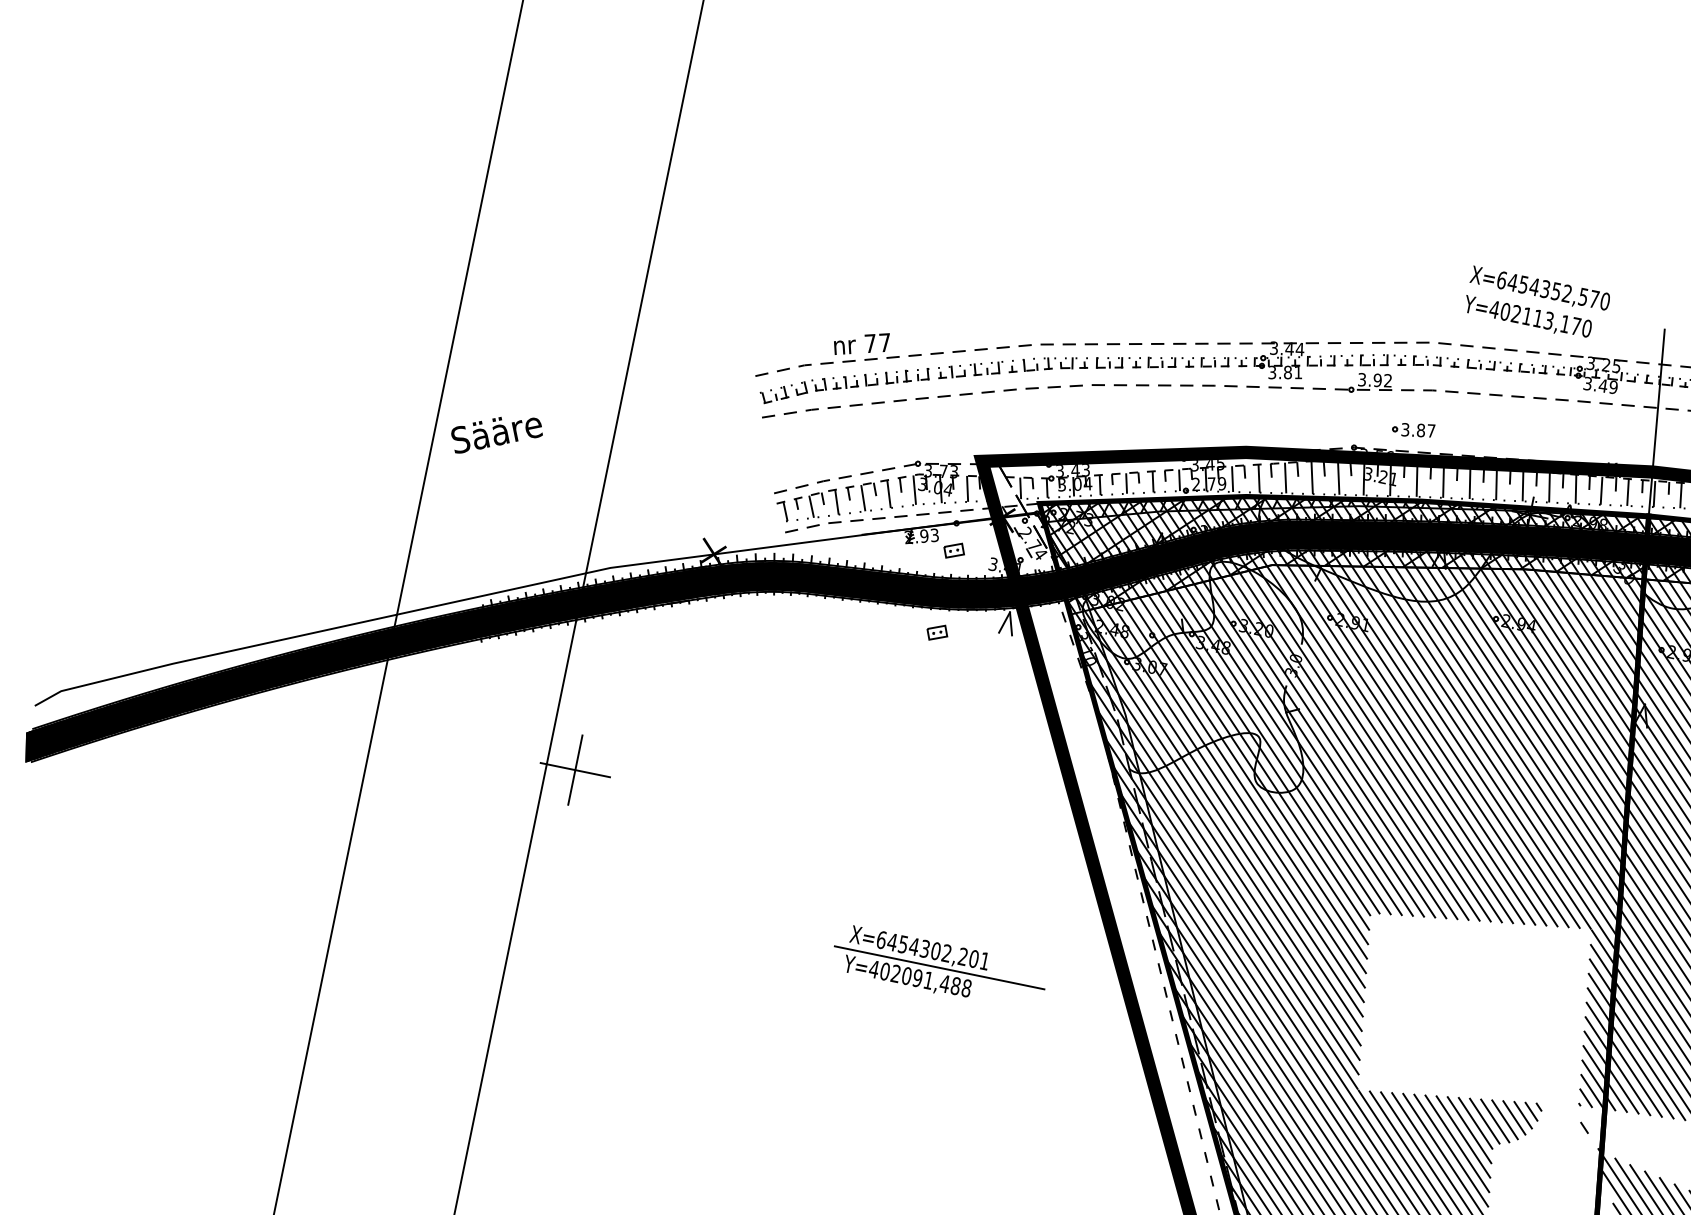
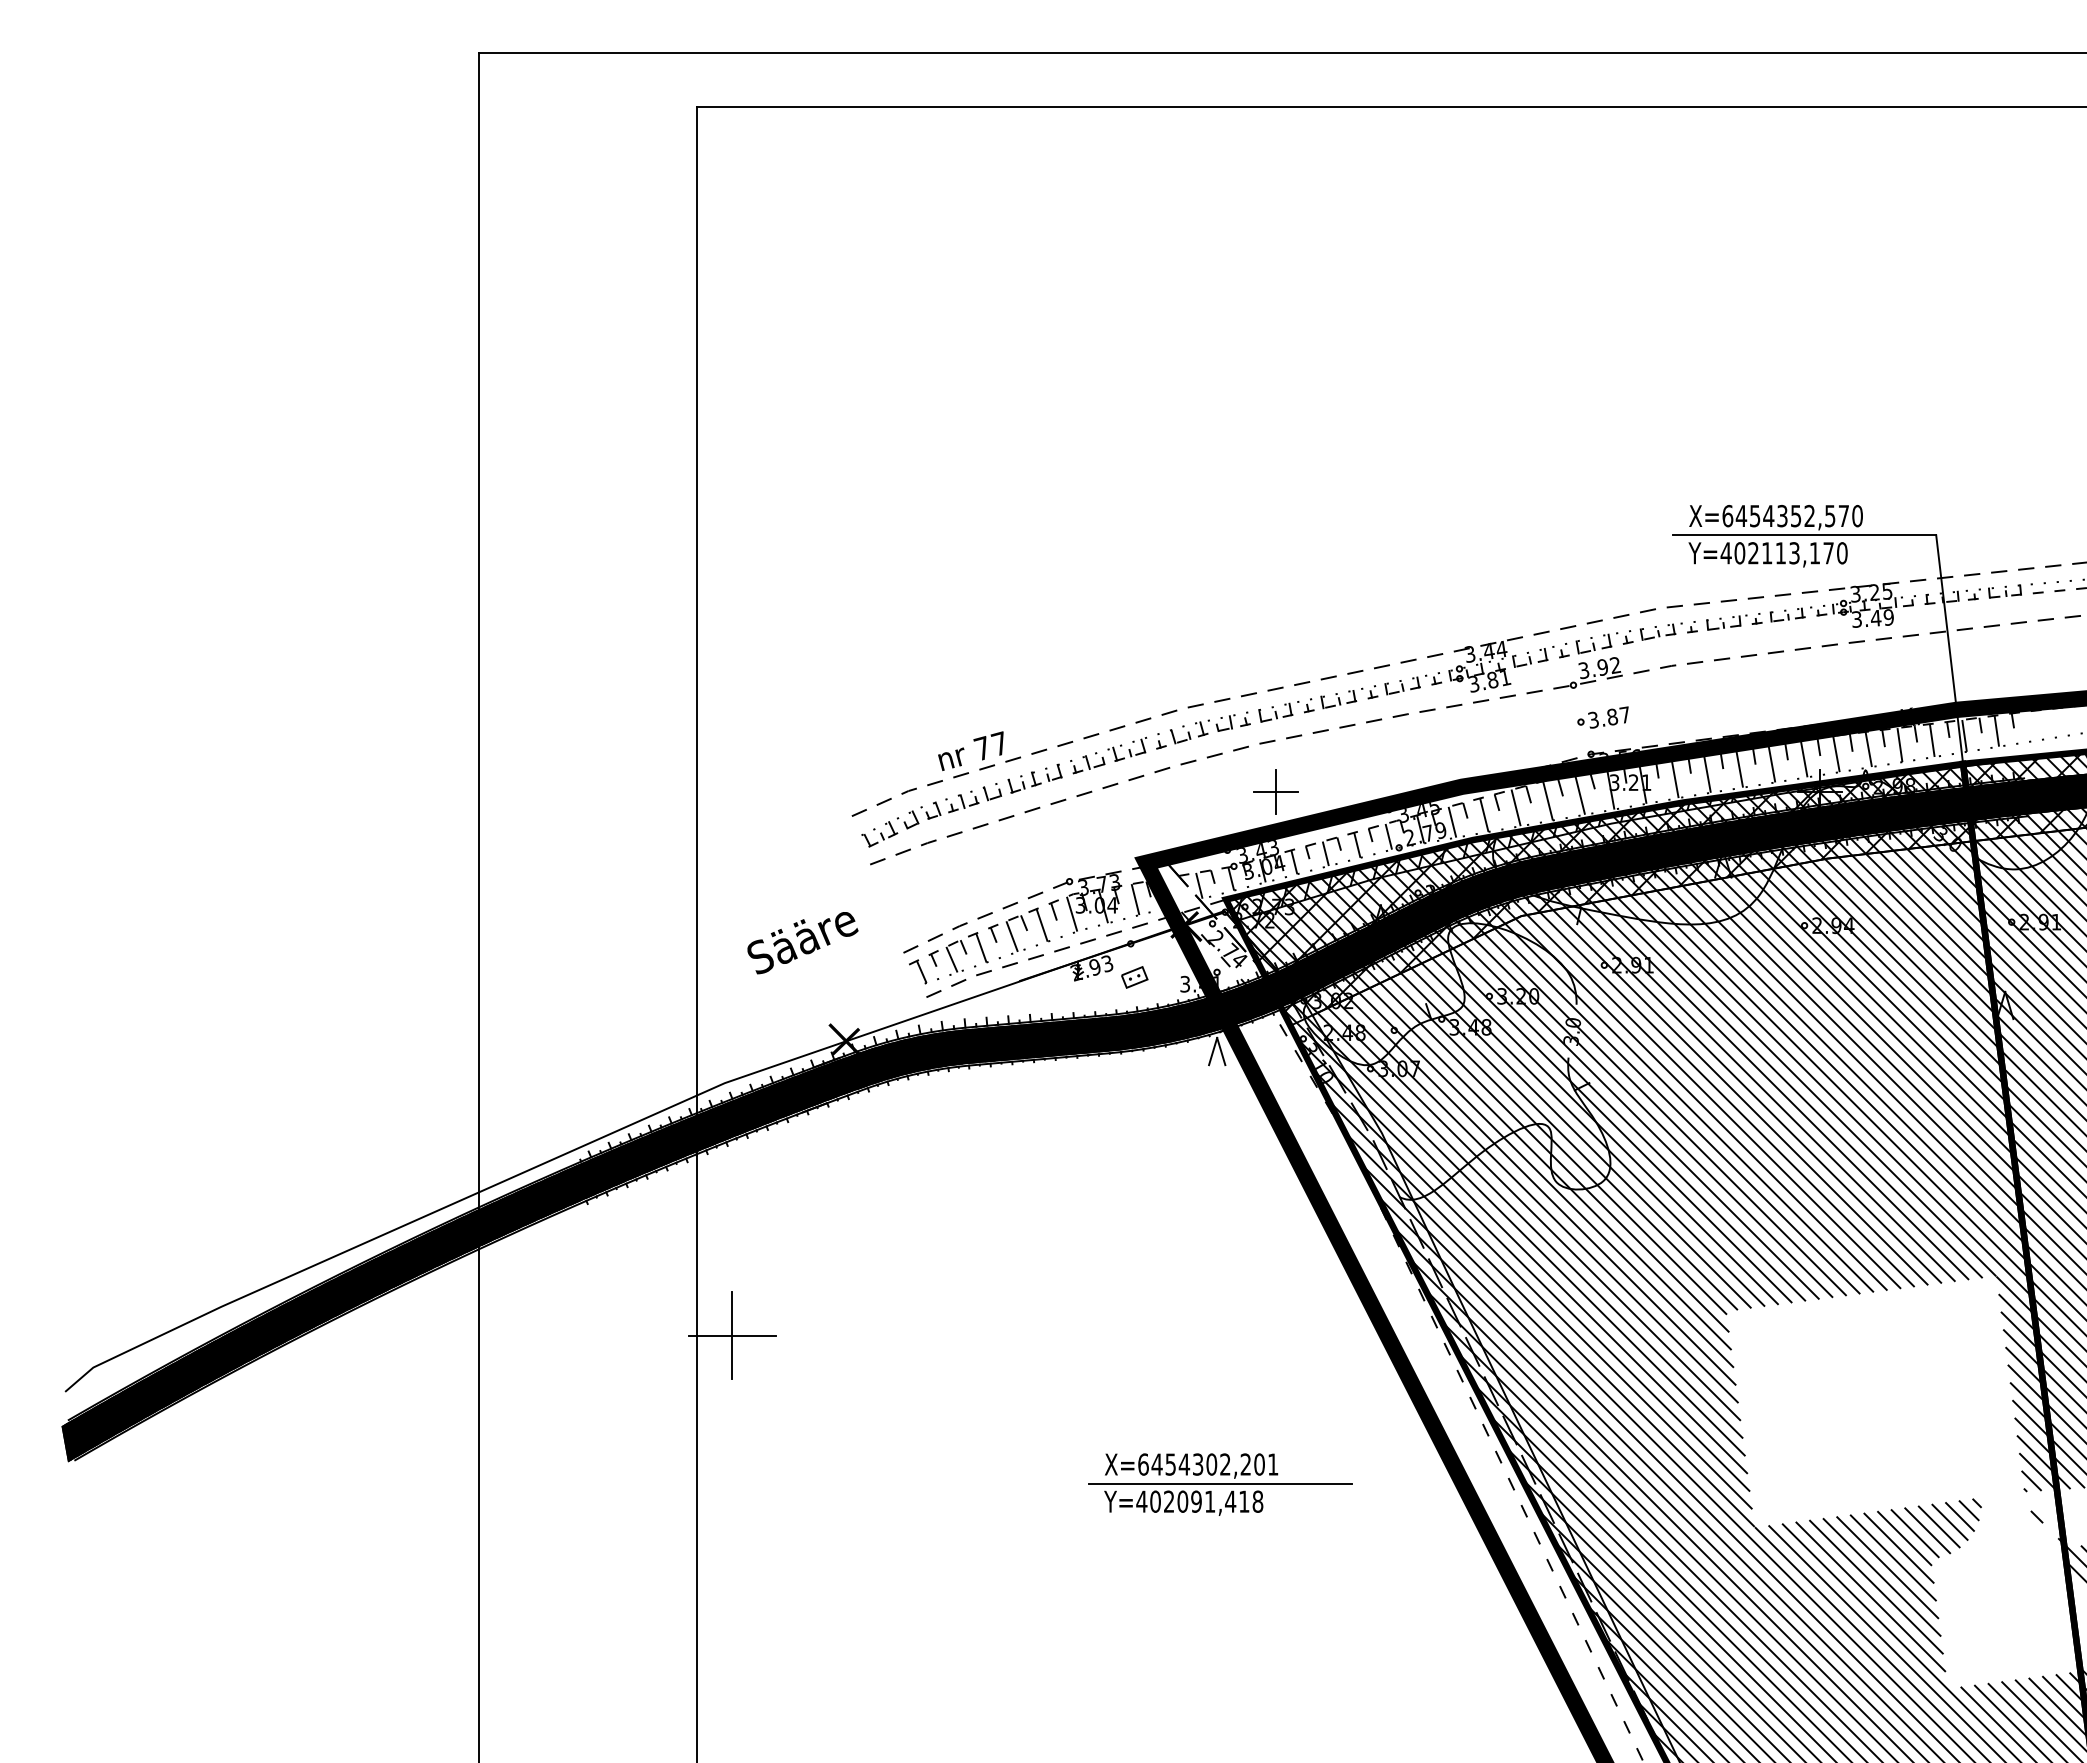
line: (1559, 308) -> (1804, 535), added
part: (1096, 425) -> (1275, 791), added
part: (1413, 429) -> (1602, 717), moved
text: (496, 436) -> (802, 943), moved
part: (937, 632) -> (1134, 1080), removed
text: (955, 985) -> (1244, 1501), Y=402091,488 -> Y=402091,418

